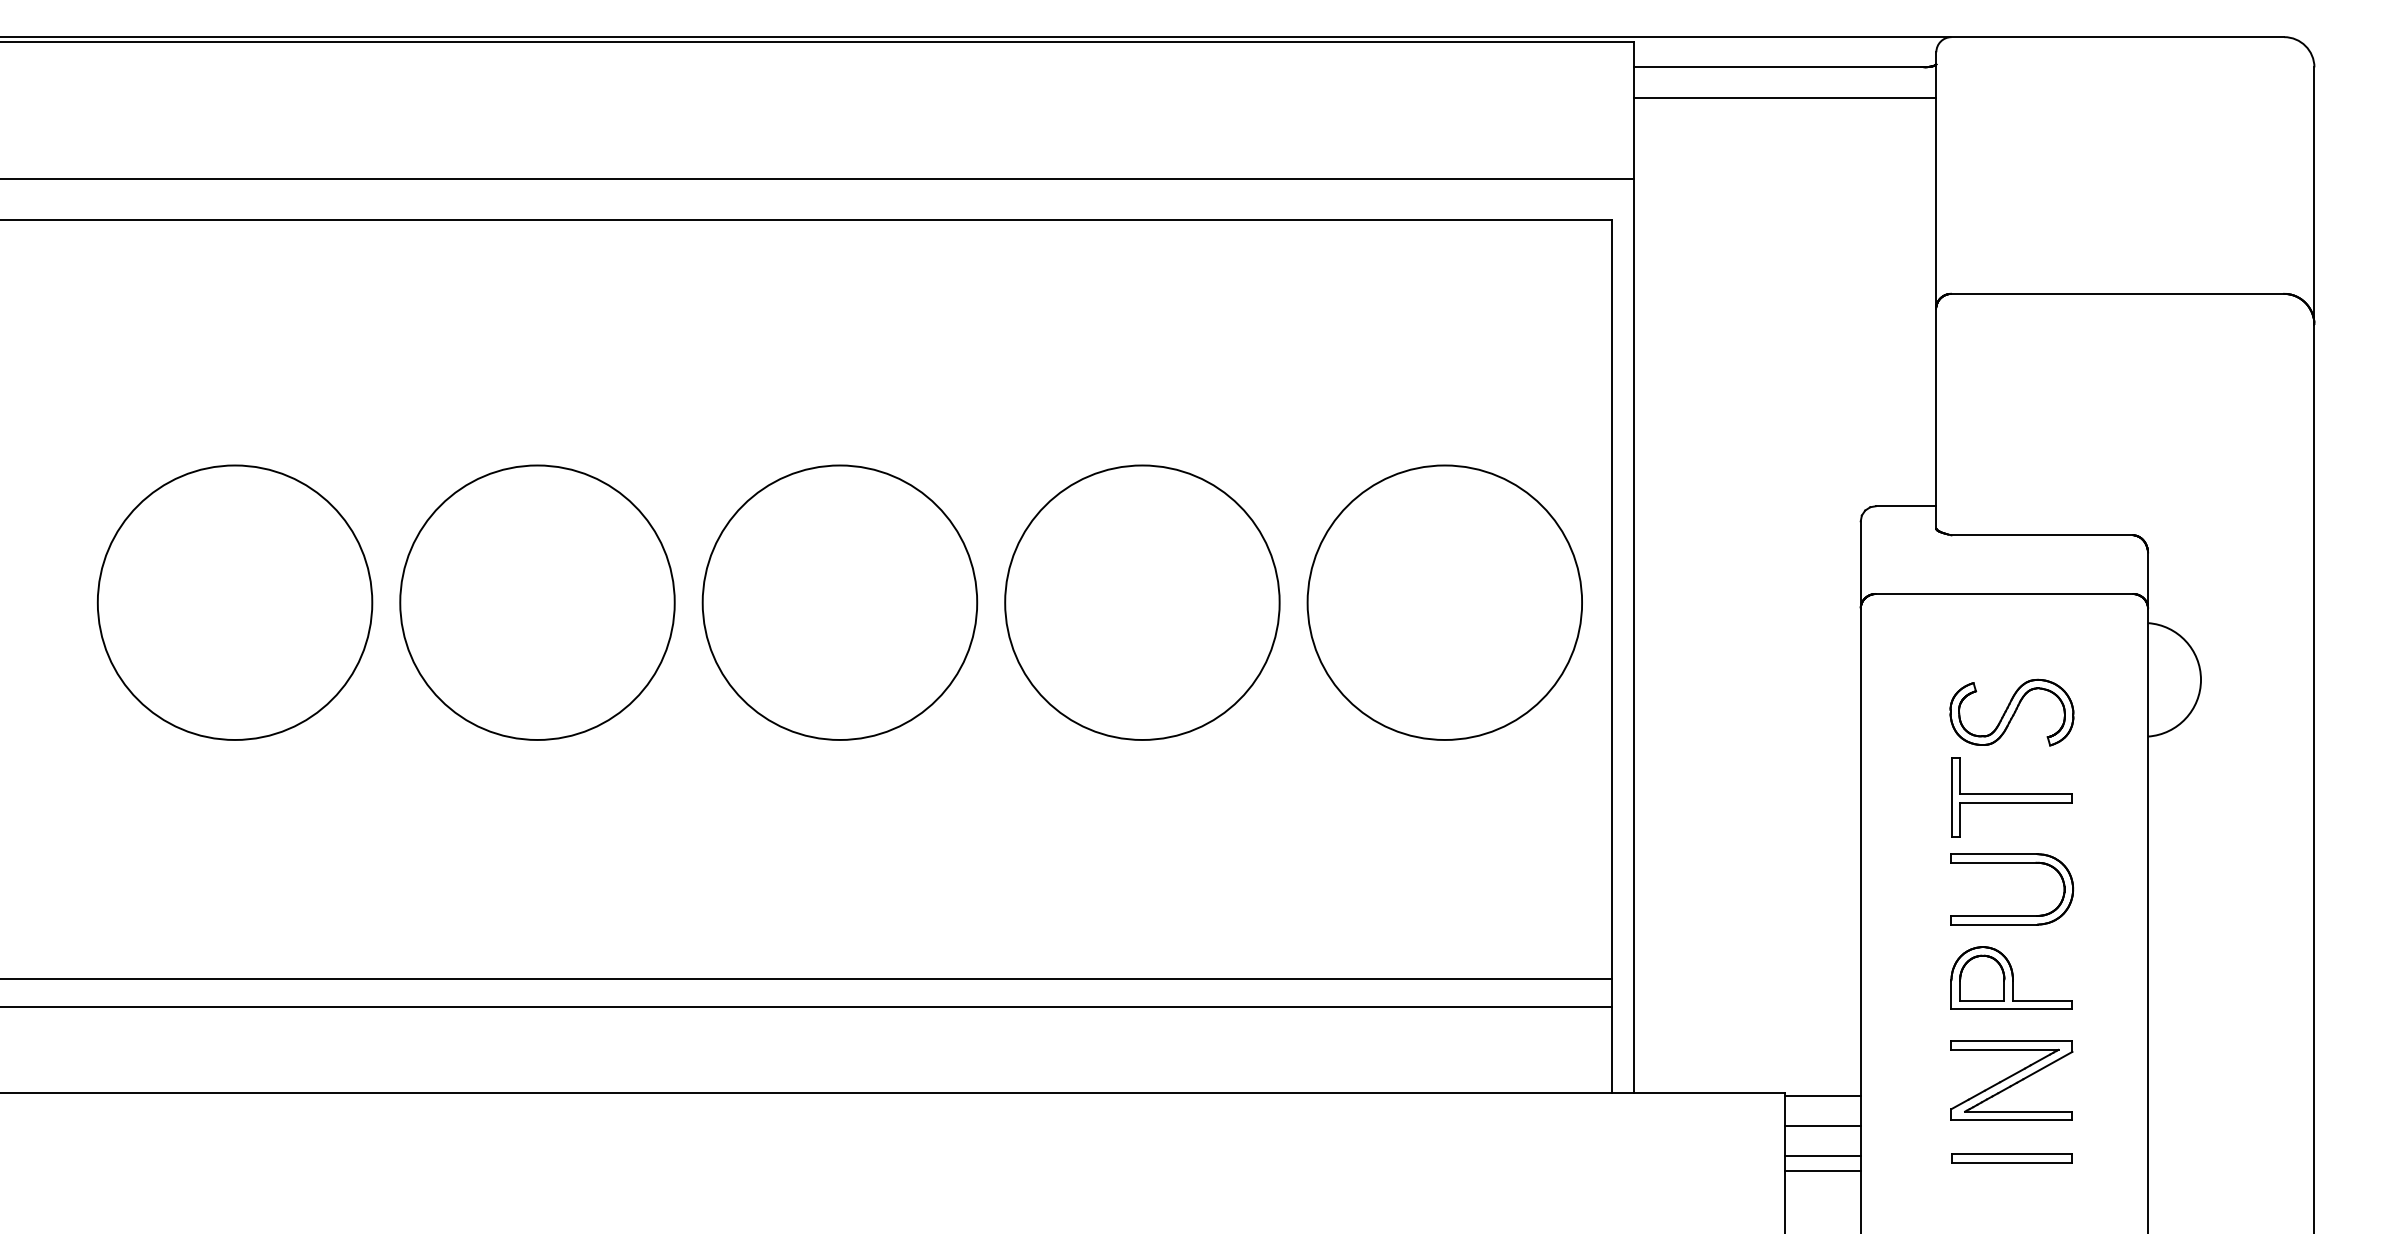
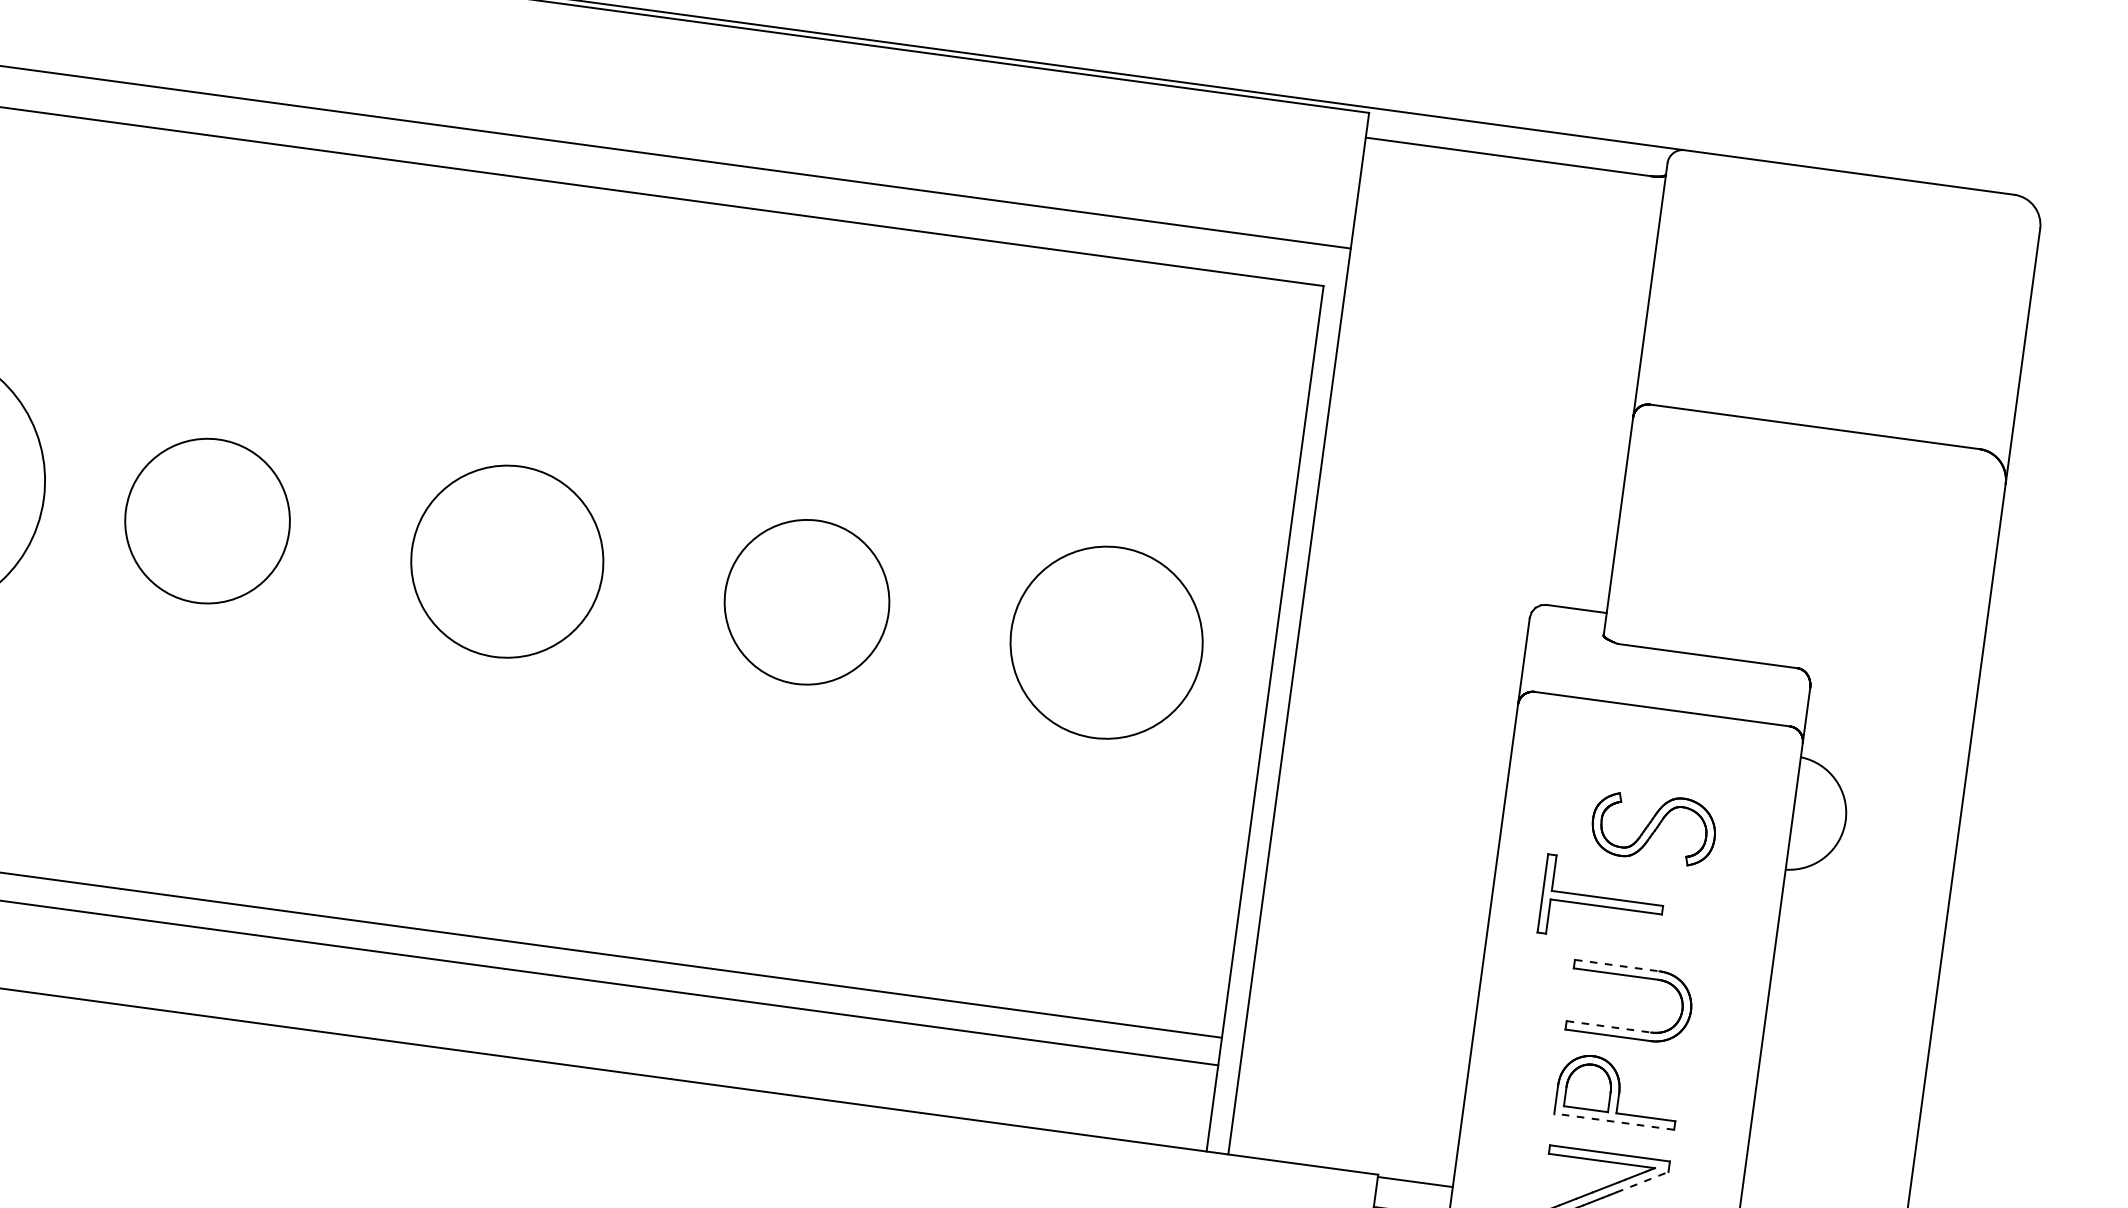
line: (1784, 97) -> (1511, 187), removed
circle: (537, 602) -> (207, 521), size x0.6
circle: (839, 602) -> (506, 561), size x0.7
circle: (1142, 602) -> (807, 602), size x0.6
circle: (1444, 602) -> (1106, 642), size x0.7
part: (2011, 797) -> (1602, 901), moved
line: (1993, 854) -> (1616, 965), solid -> dashed
line: (1993, 916) -> (1608, 1027), solid -> dashed
line: (2011, 1009) -> (1613, 1121), solid -> dashed
line: (2048, 1065) -> (1642, 1182), solid -> dashed

